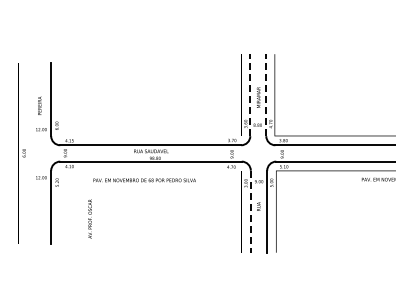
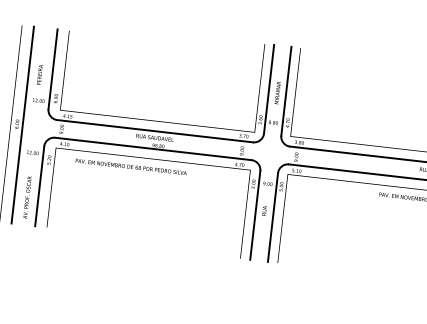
line: (250, 94) -> (269, 88), dashed -> solid
line: (266, 94) -> (286, 90), dashed -> solid
line: (29, 153) -> (22, 125), added
text: (144, 180) -> (131, 167), moved
line: (250, 212) -> (254, 216), dashed -> solid
text: (89, 218) -> (26, 196), moved

